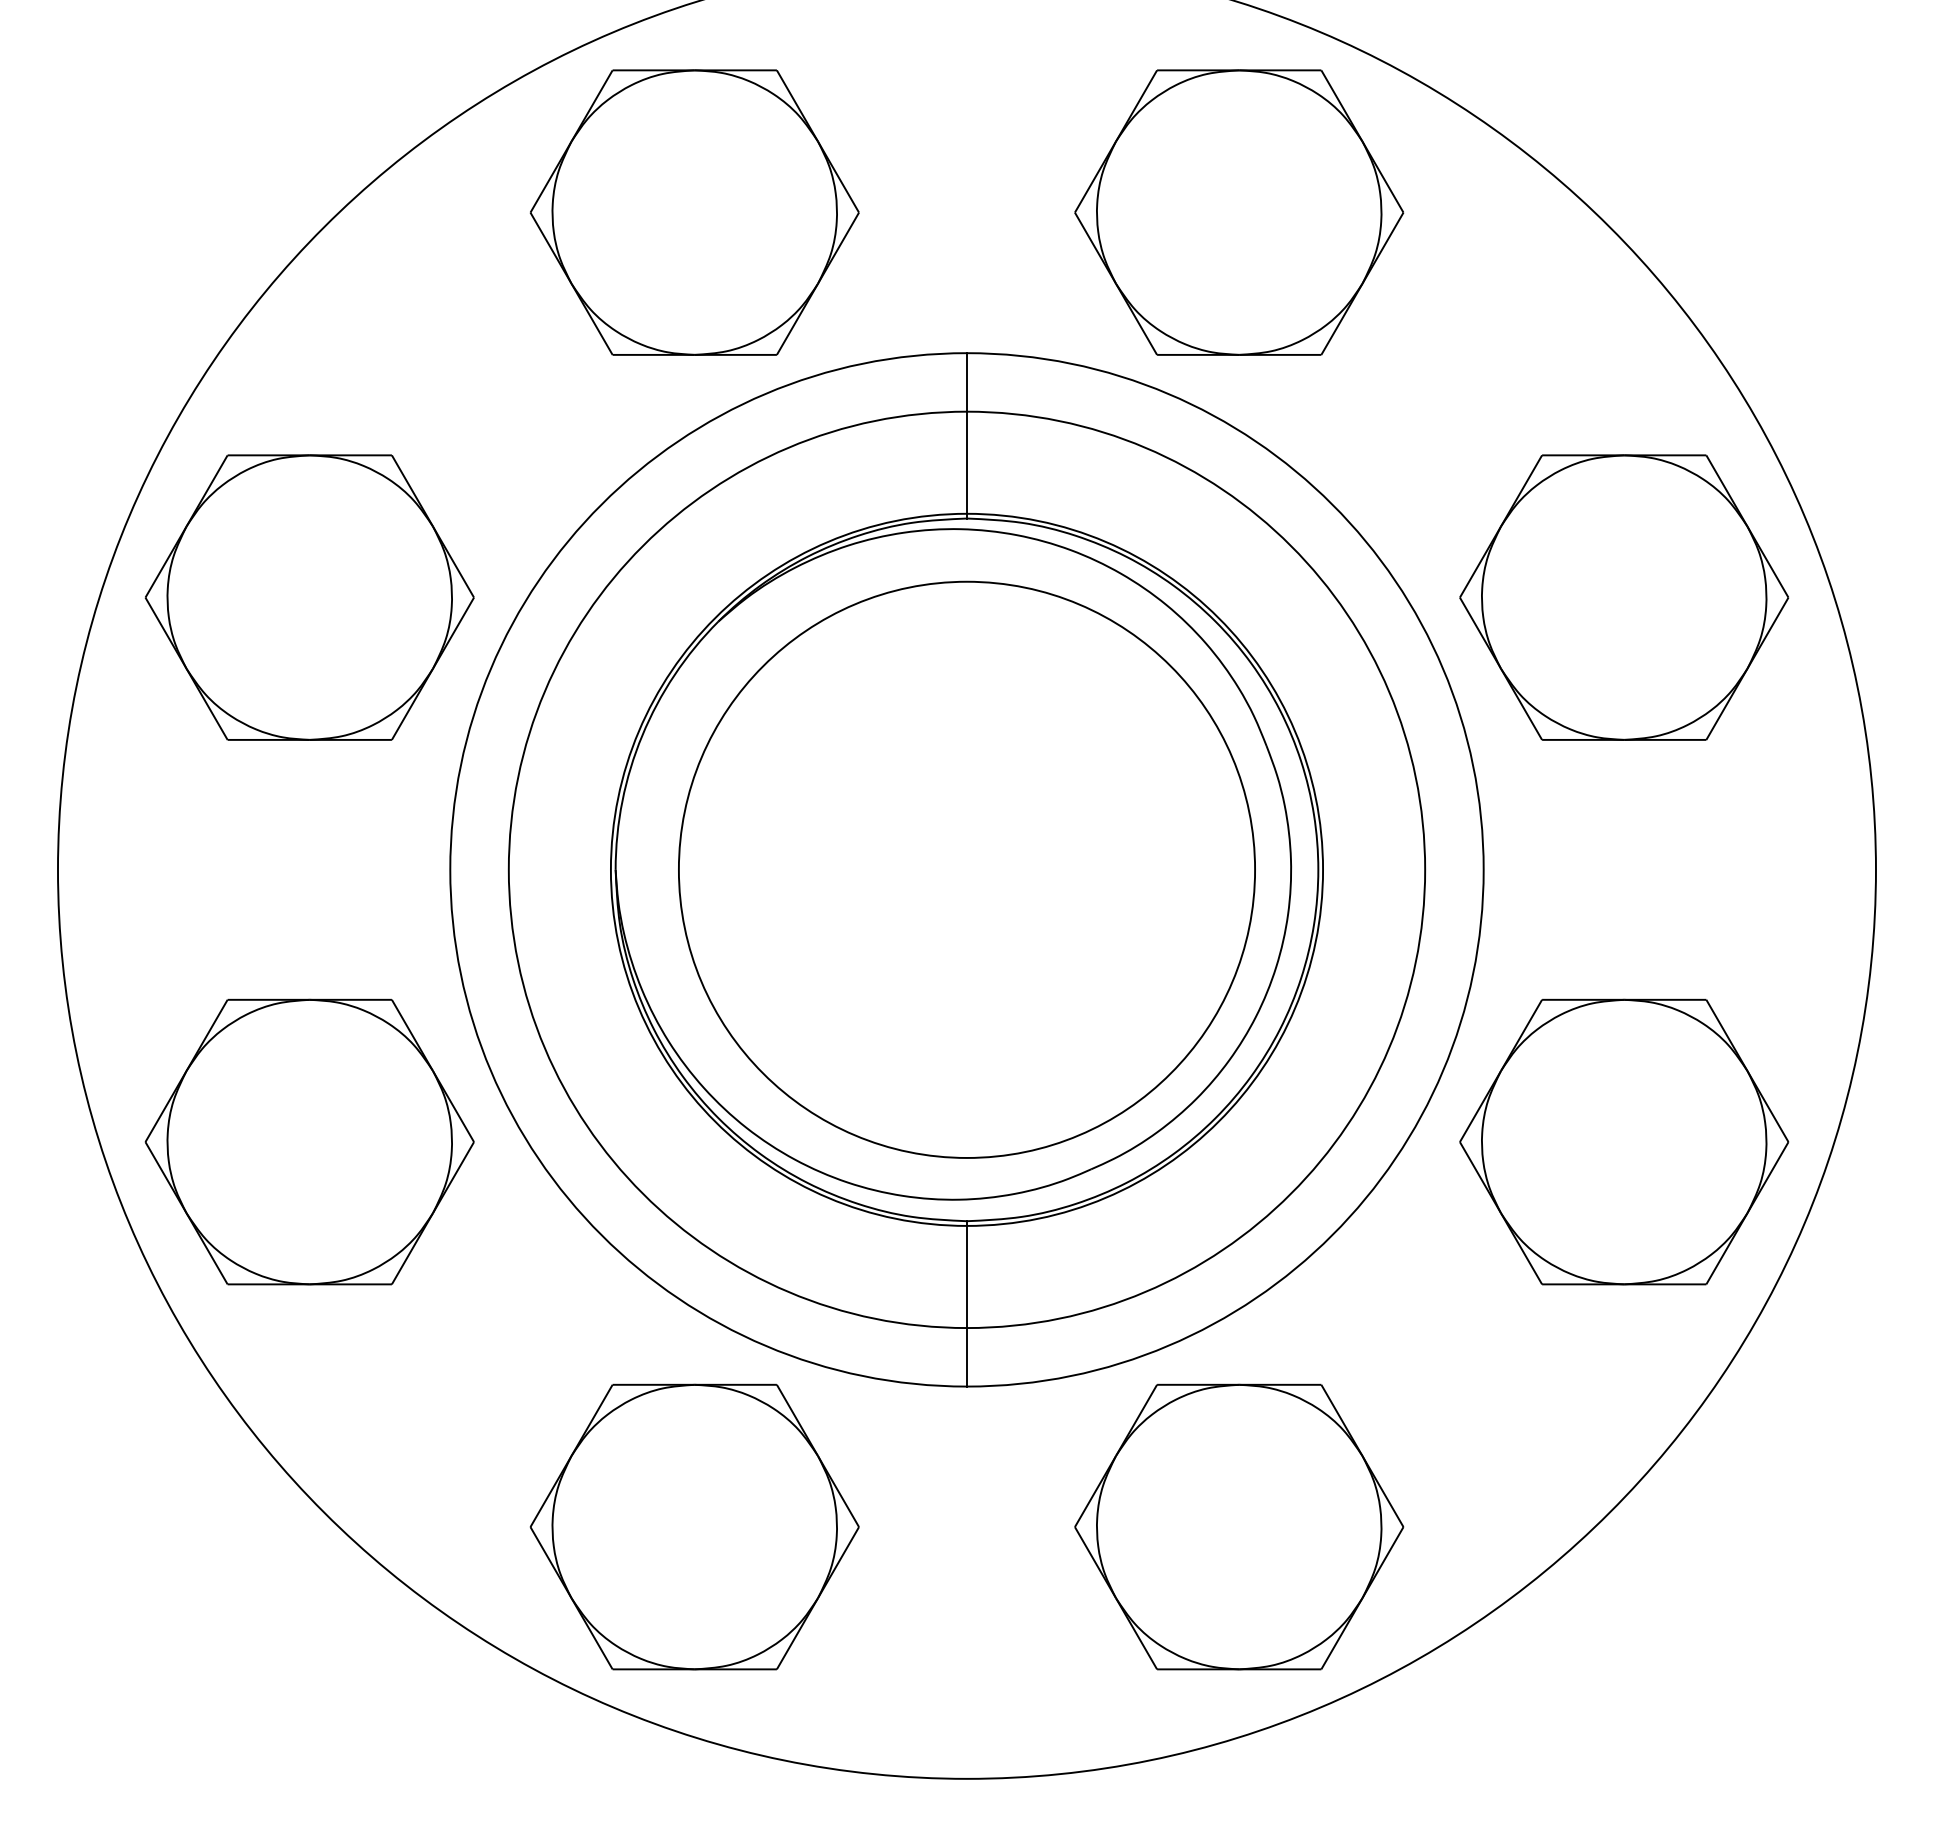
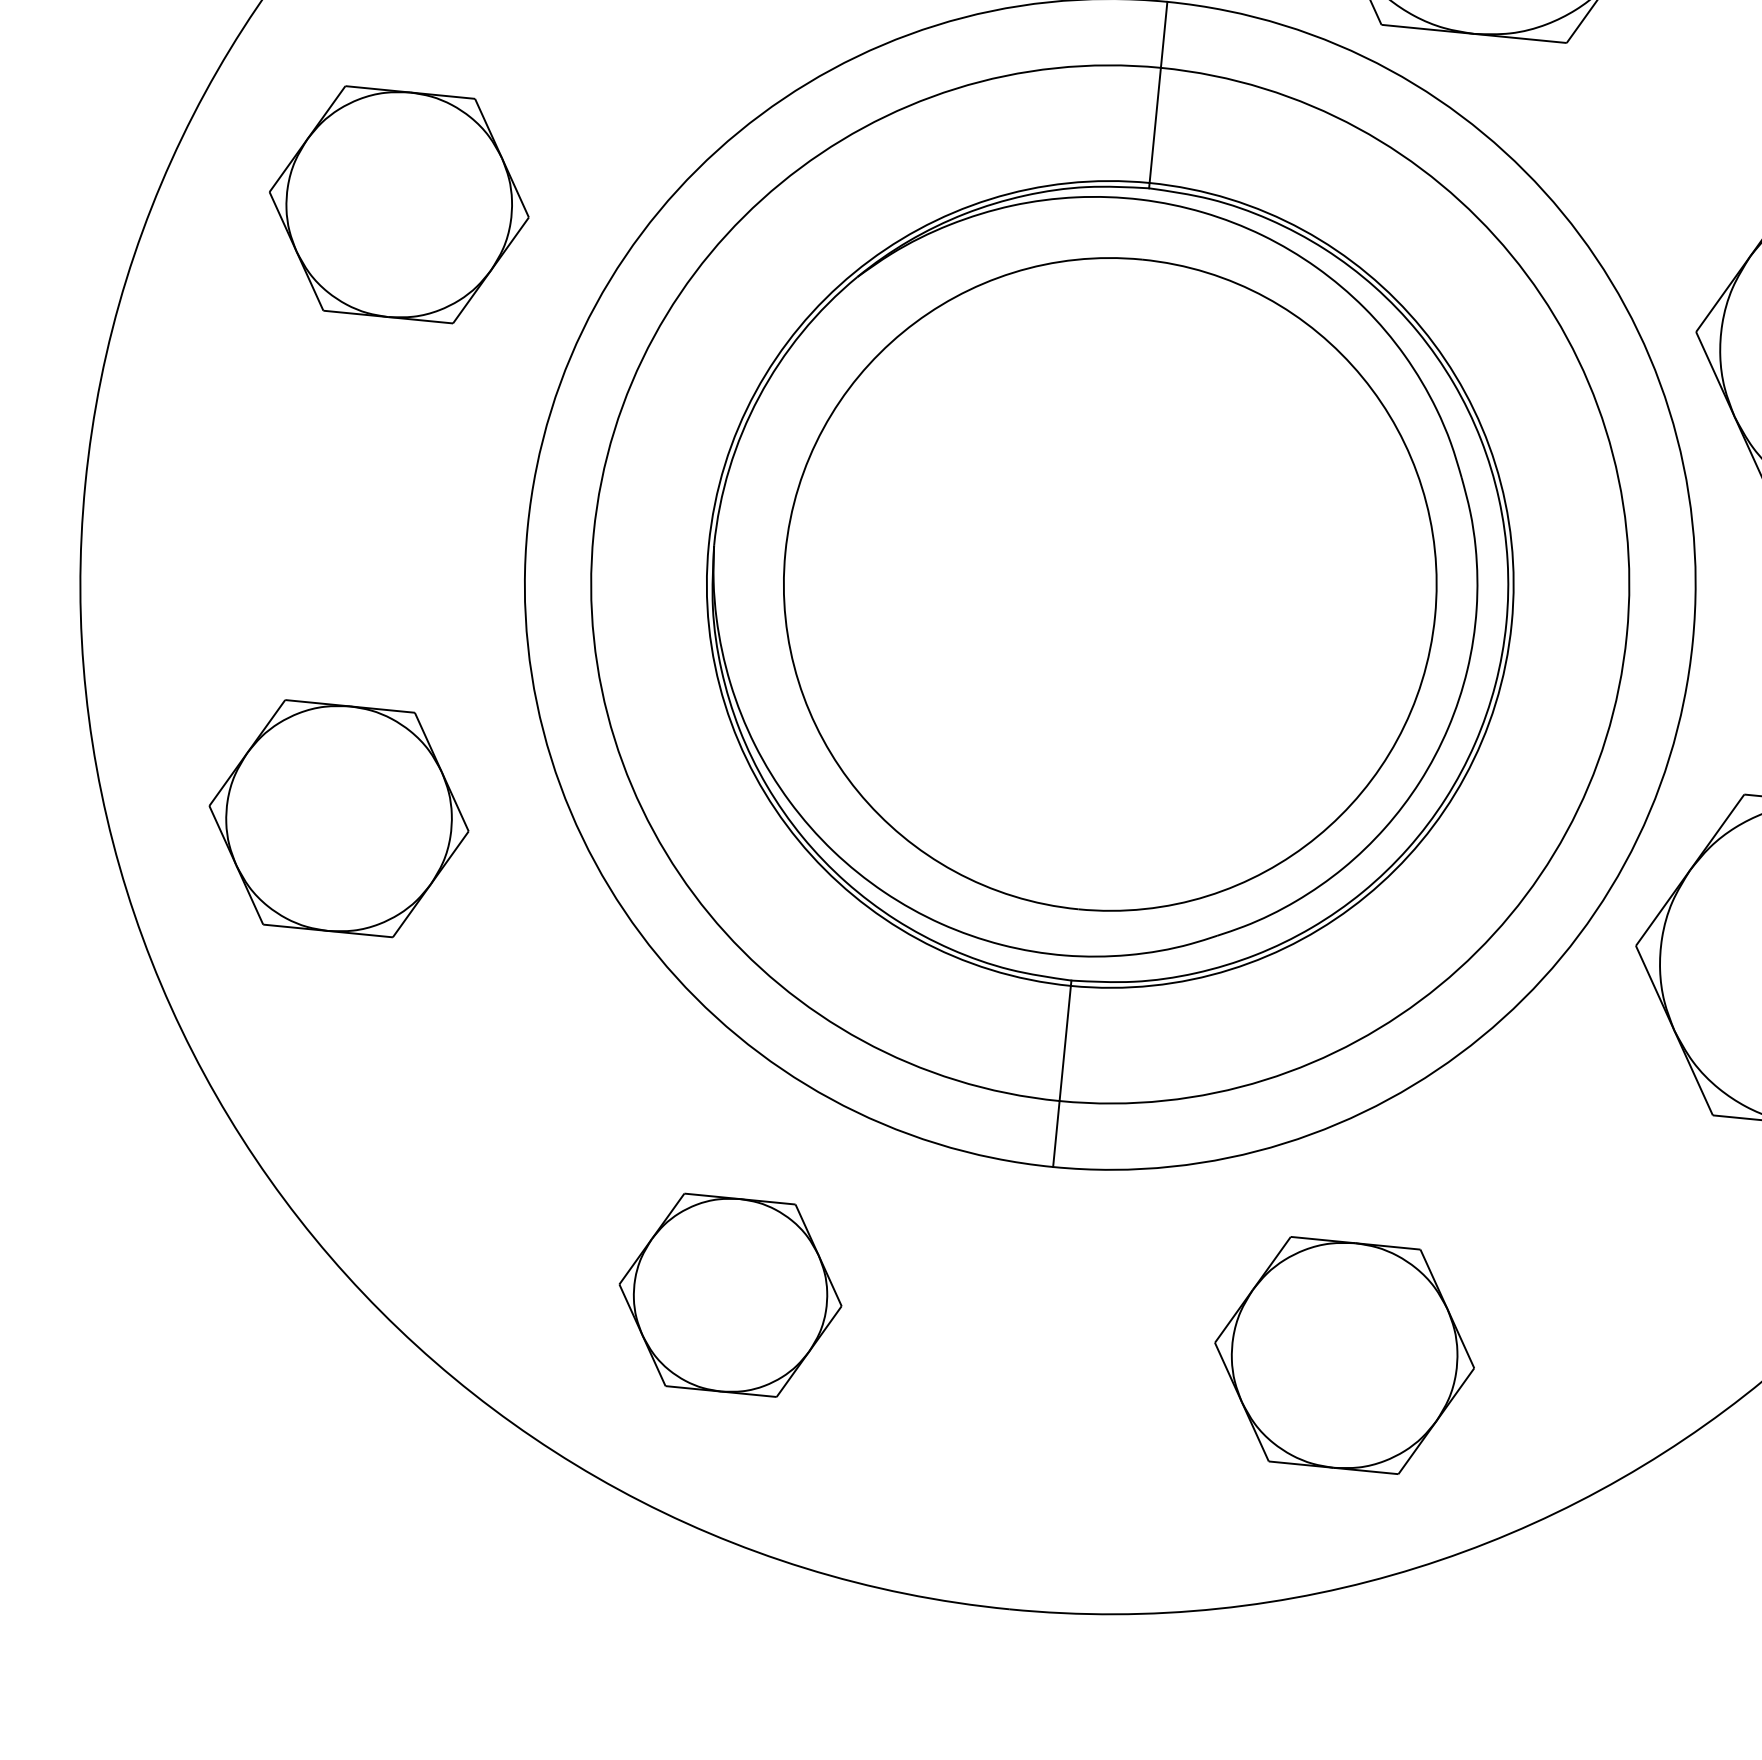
part: (309, 597) -> (399, 204), size x0.7
part: (309, 1141) -> (338, 818), size x0.7
part: (694, 1526) -> (730, 1294), size x0.6
part: (1239, 1526) -> (1344, 1354), size x0.7

